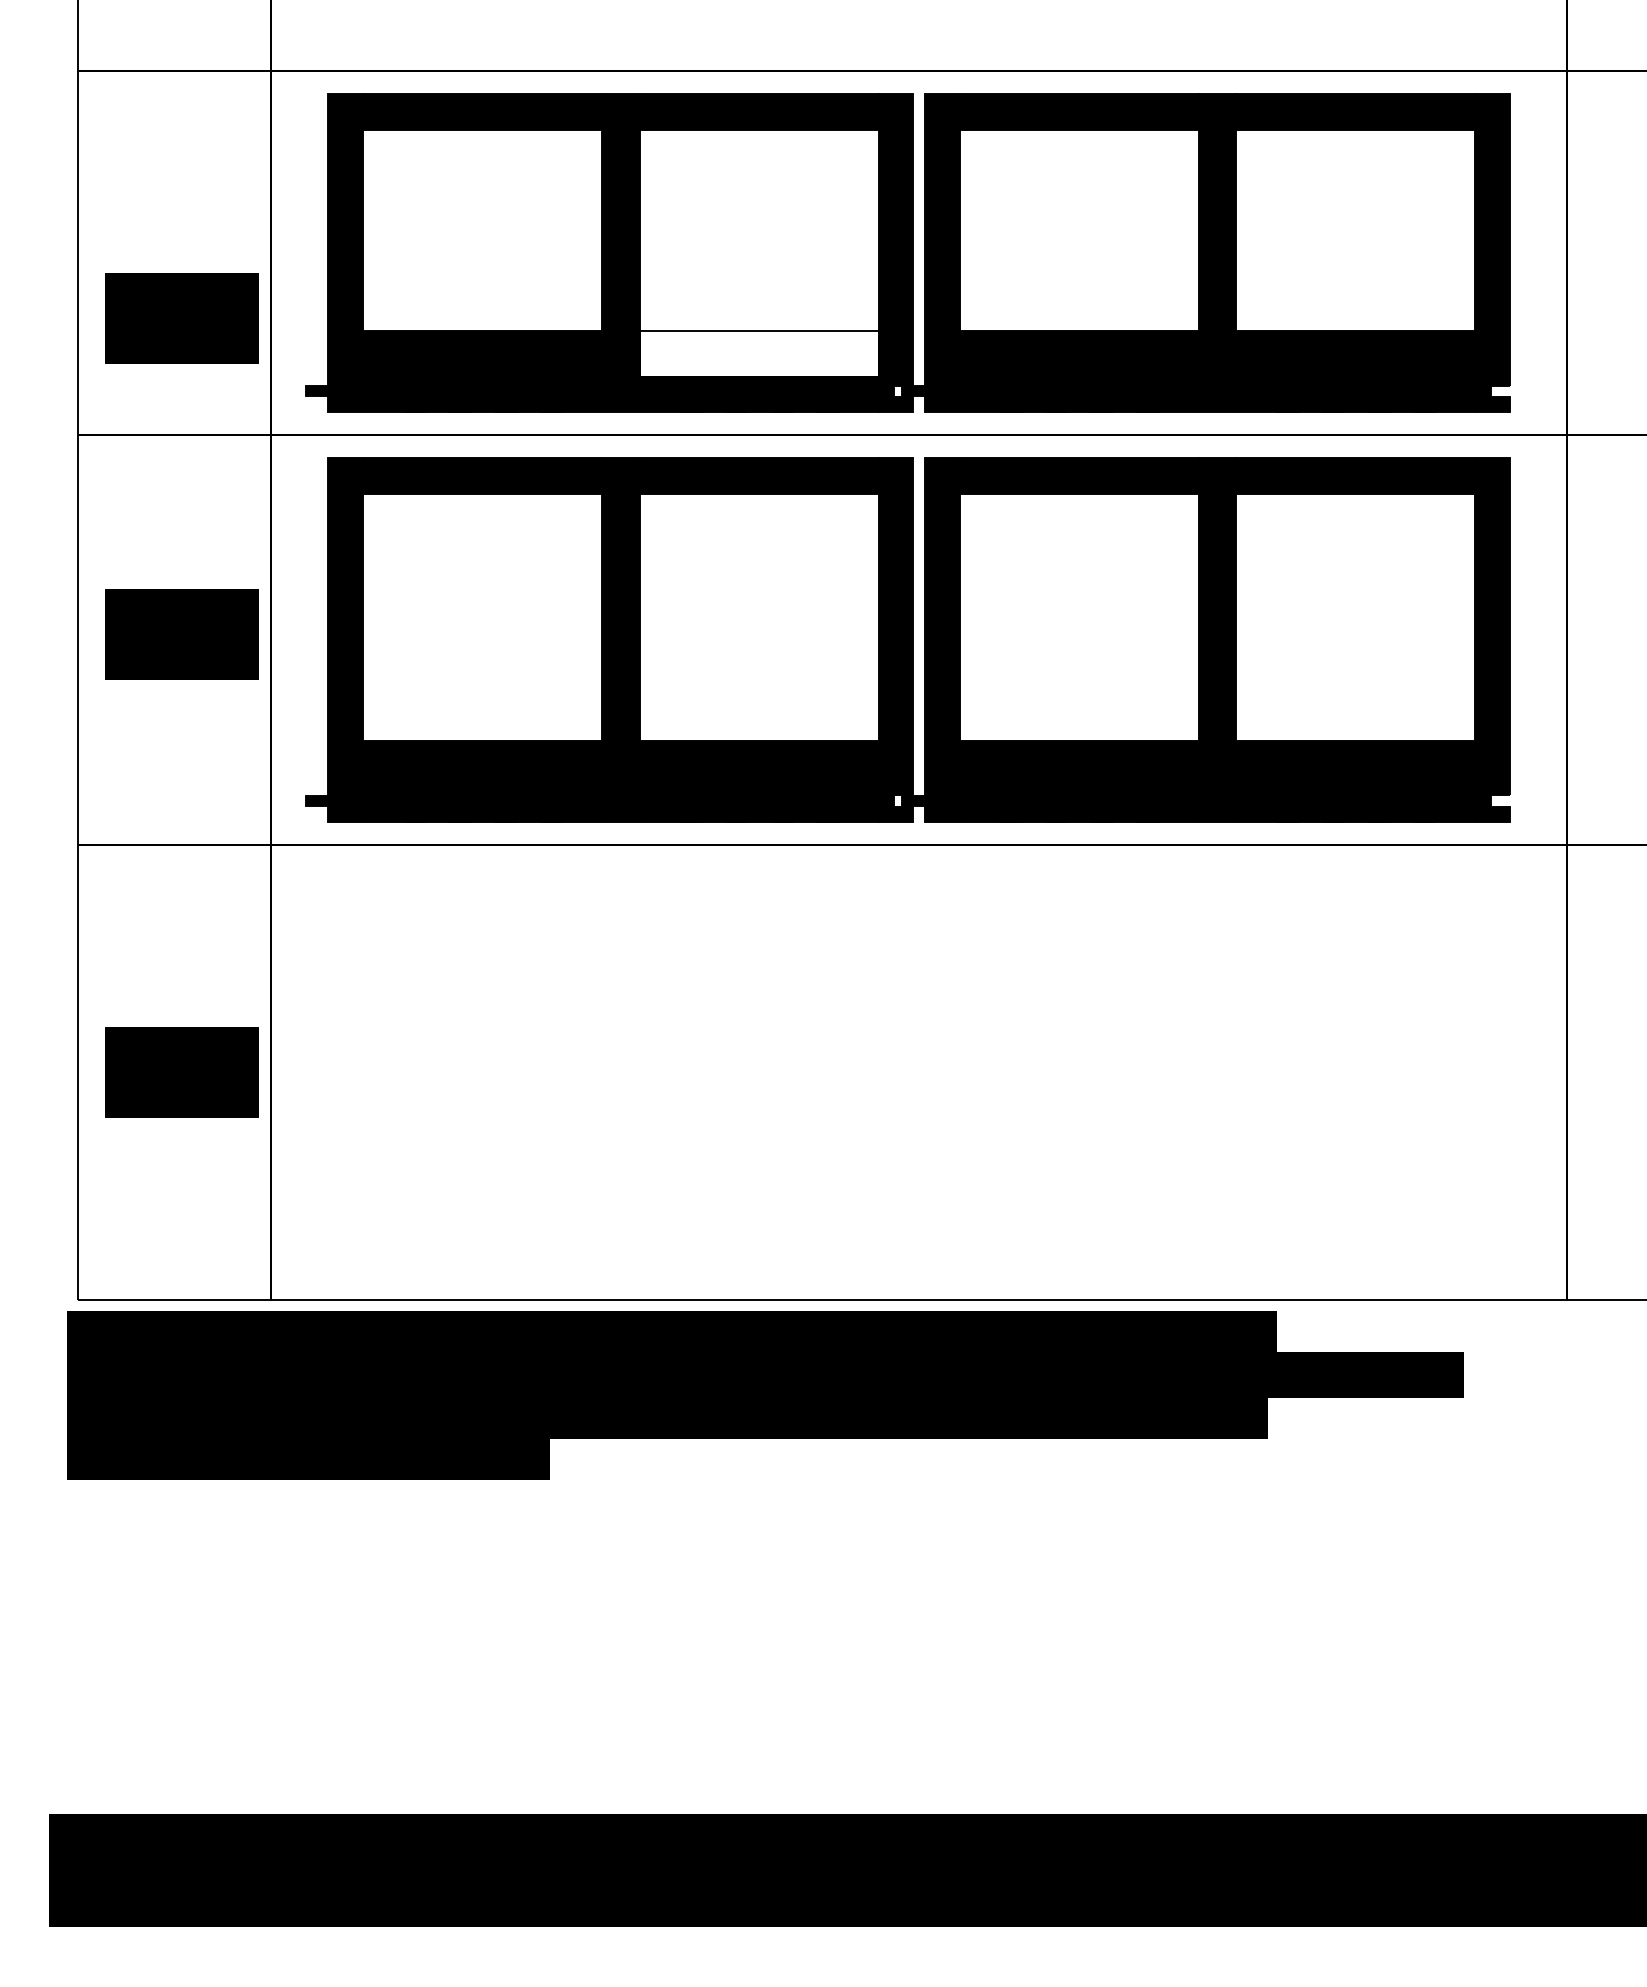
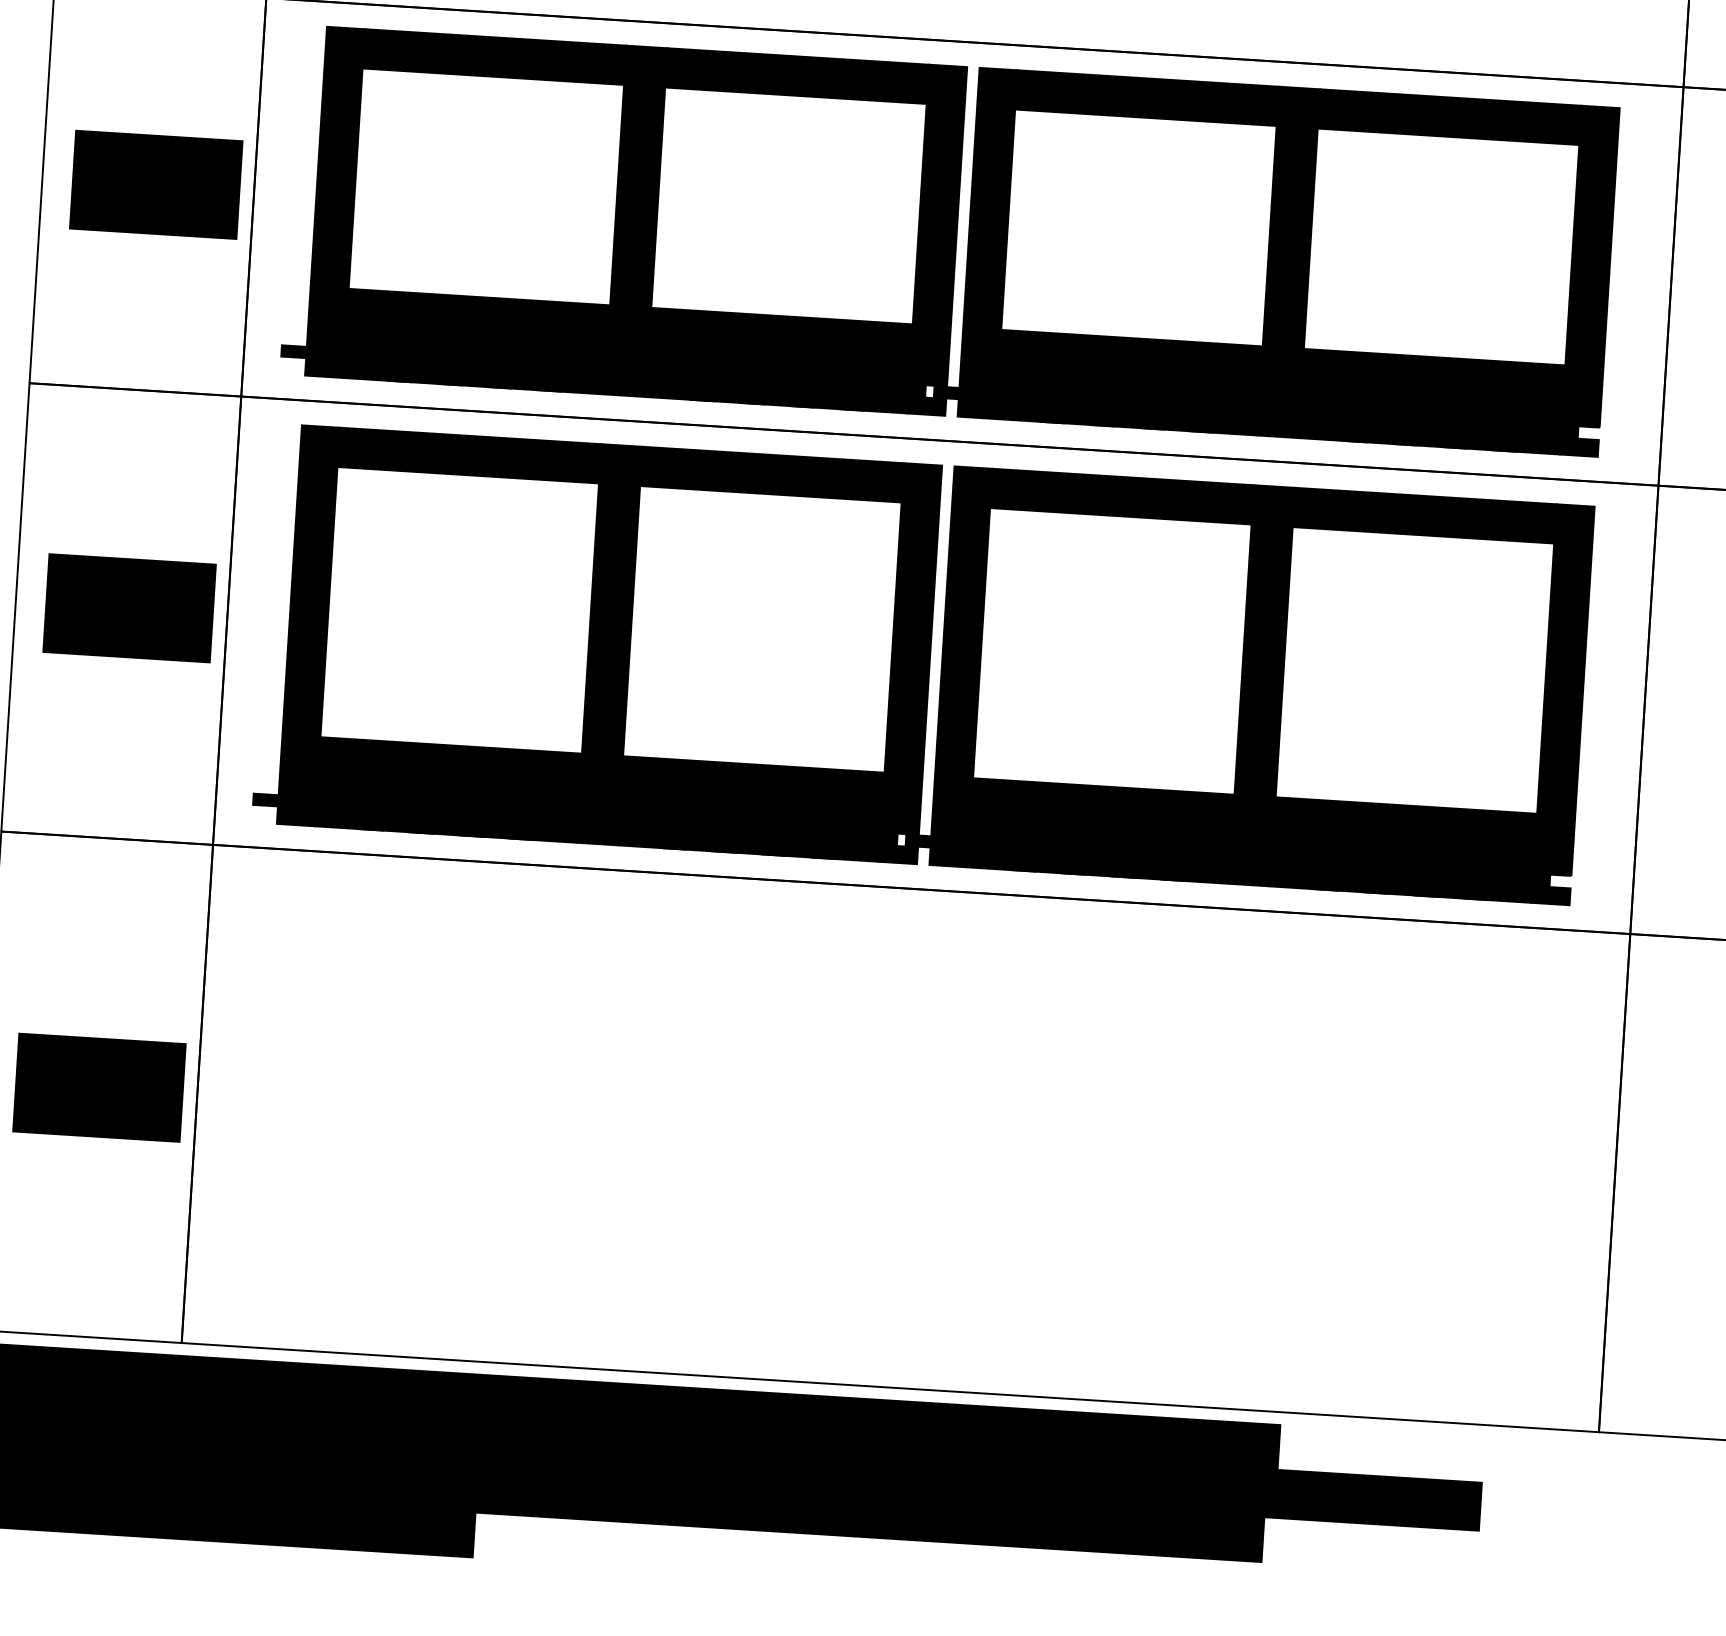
text: (181, 318) -> (155, 185), moved
fill: (758, 353) -> (779, 340), added

